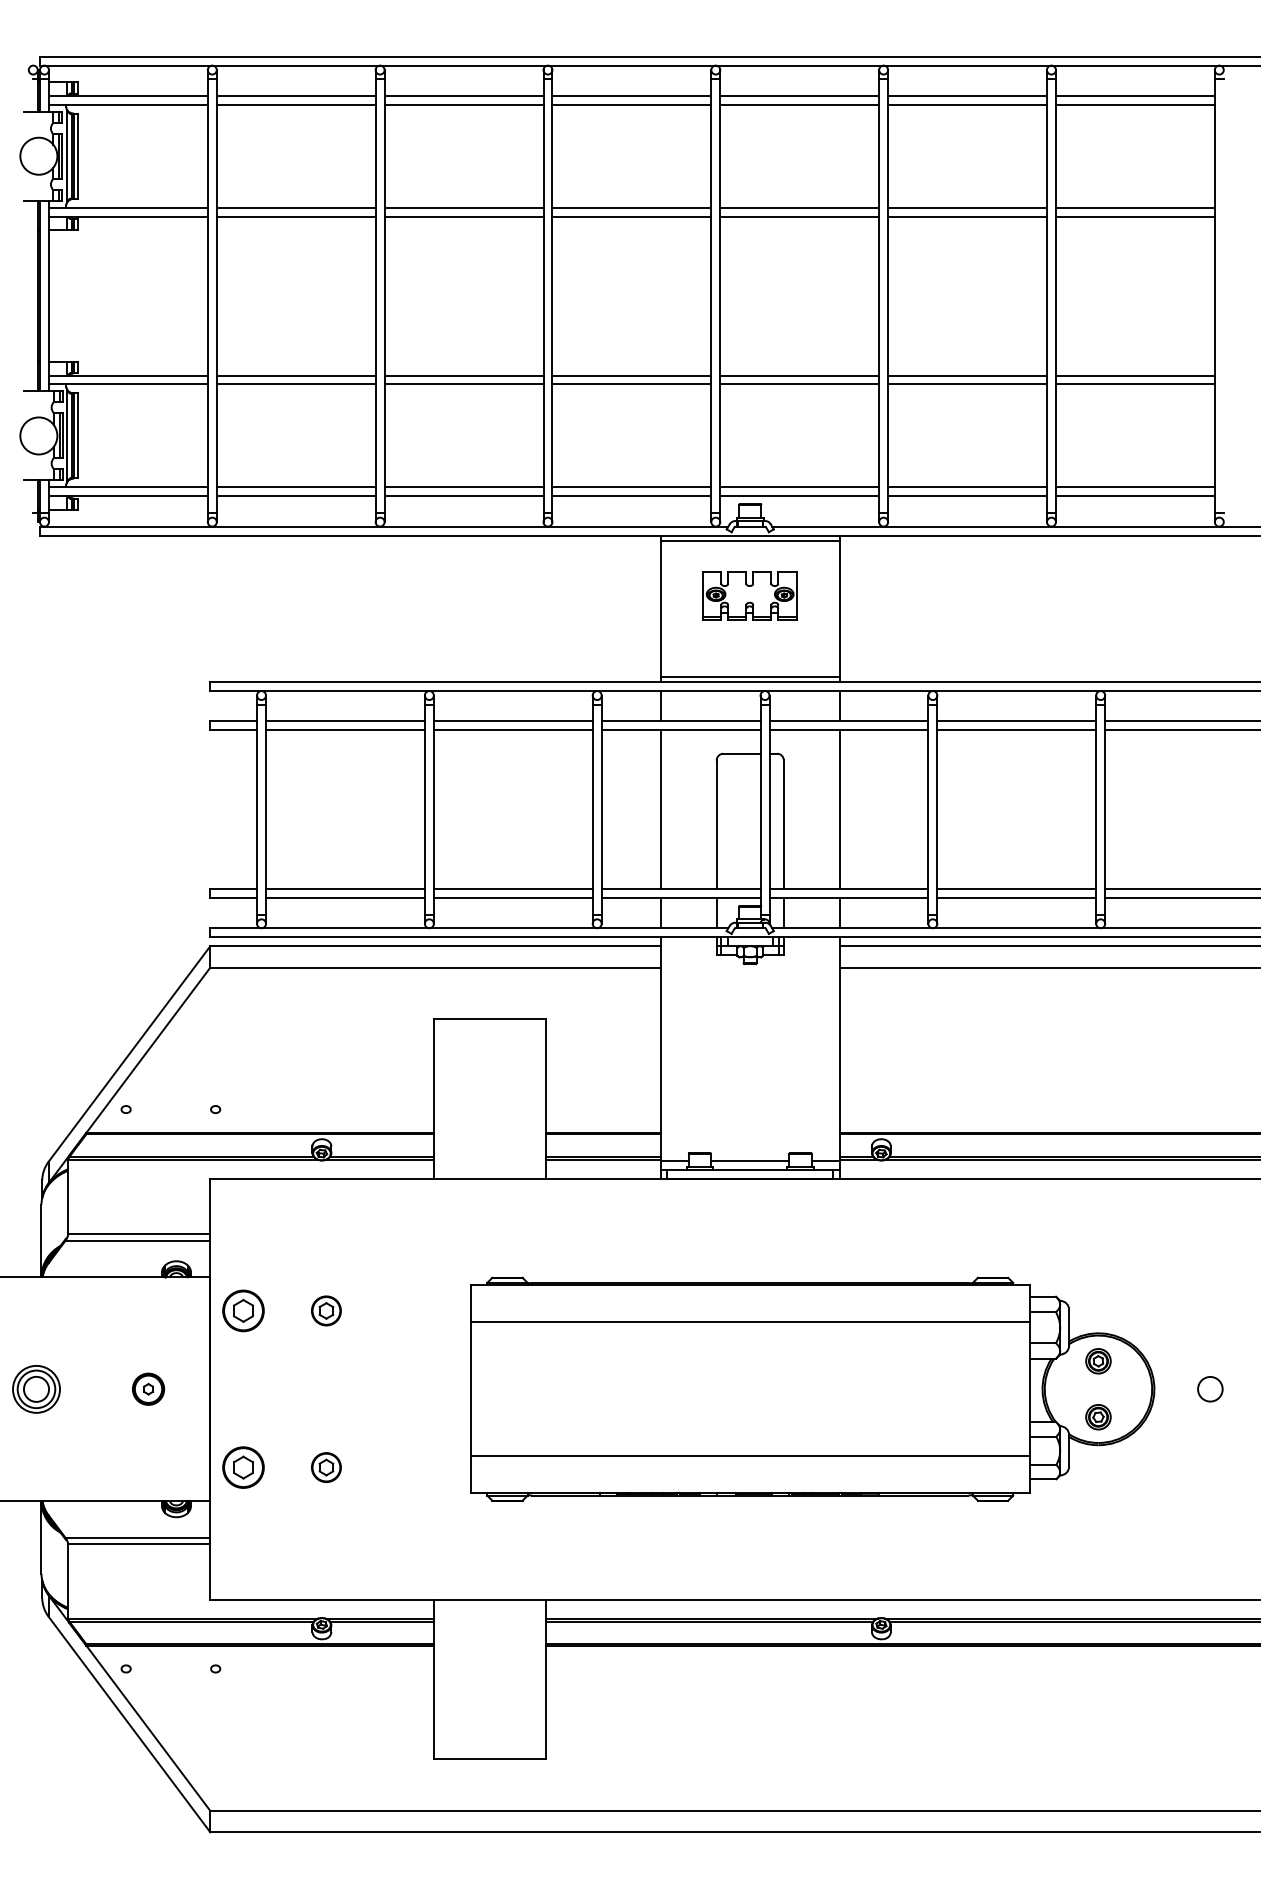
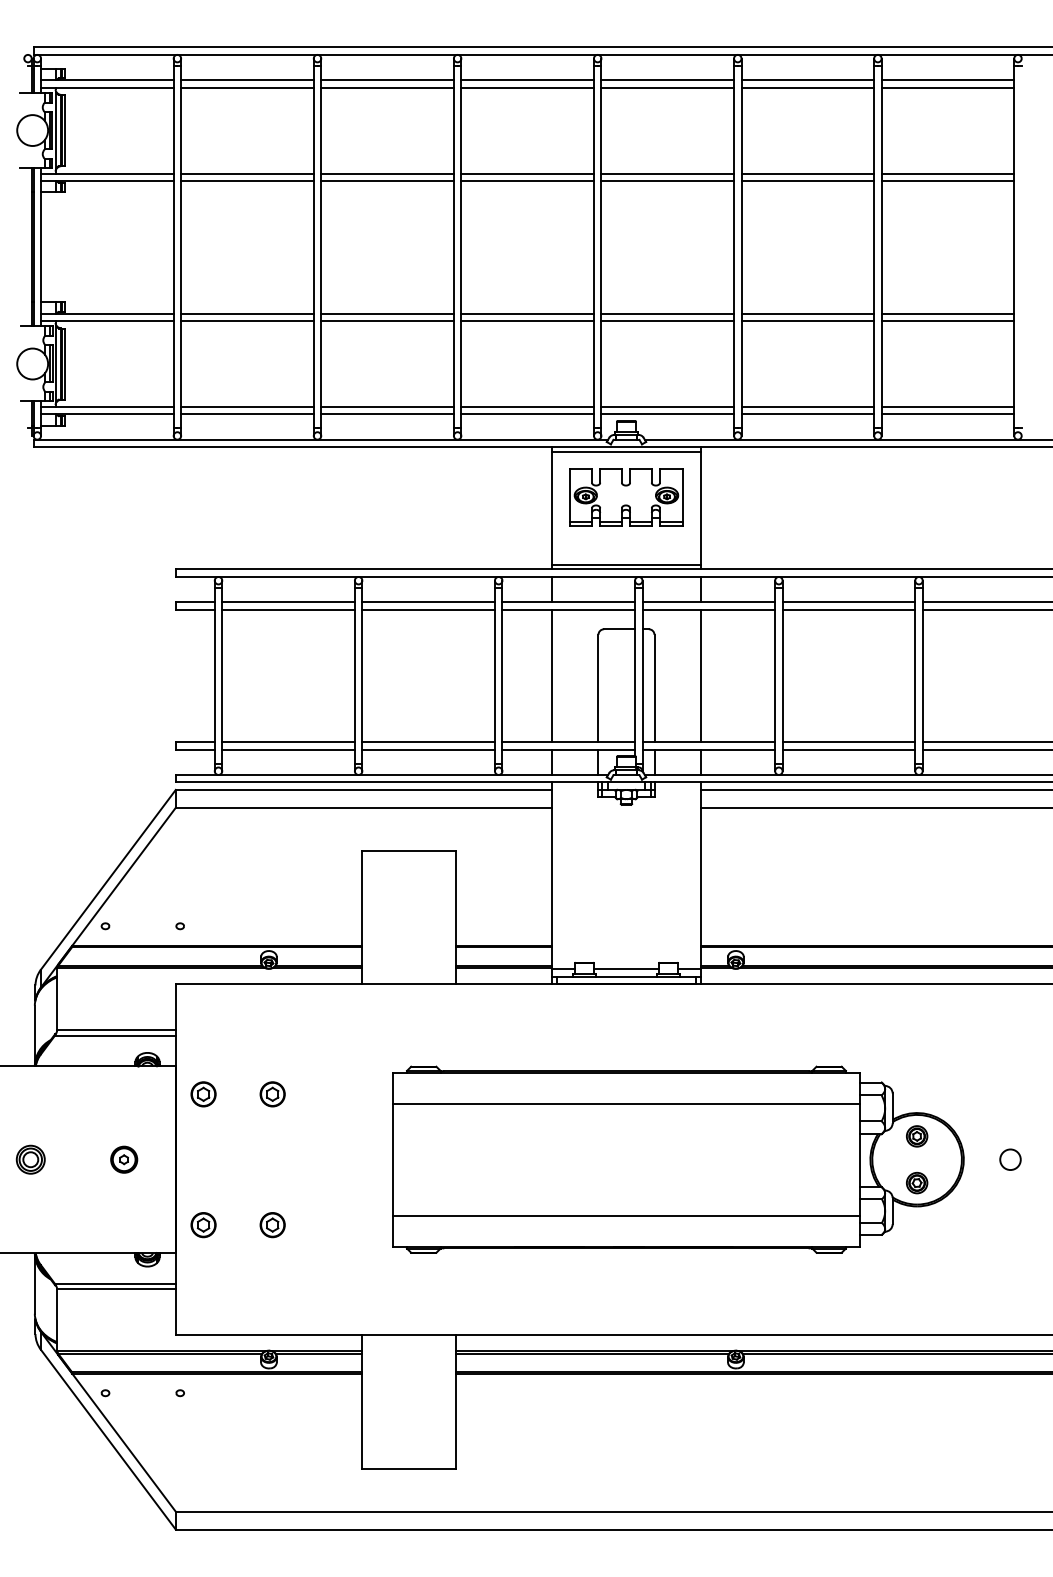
part: (749, 596) -> (625, 498), size x1.43
part: (243, 1310) -> (203, 1094), size x0.71
part: (36, 1388) -> (30, 1159), size x0.71
part: (243, 1467) -> (203, 1225), size x0.71

